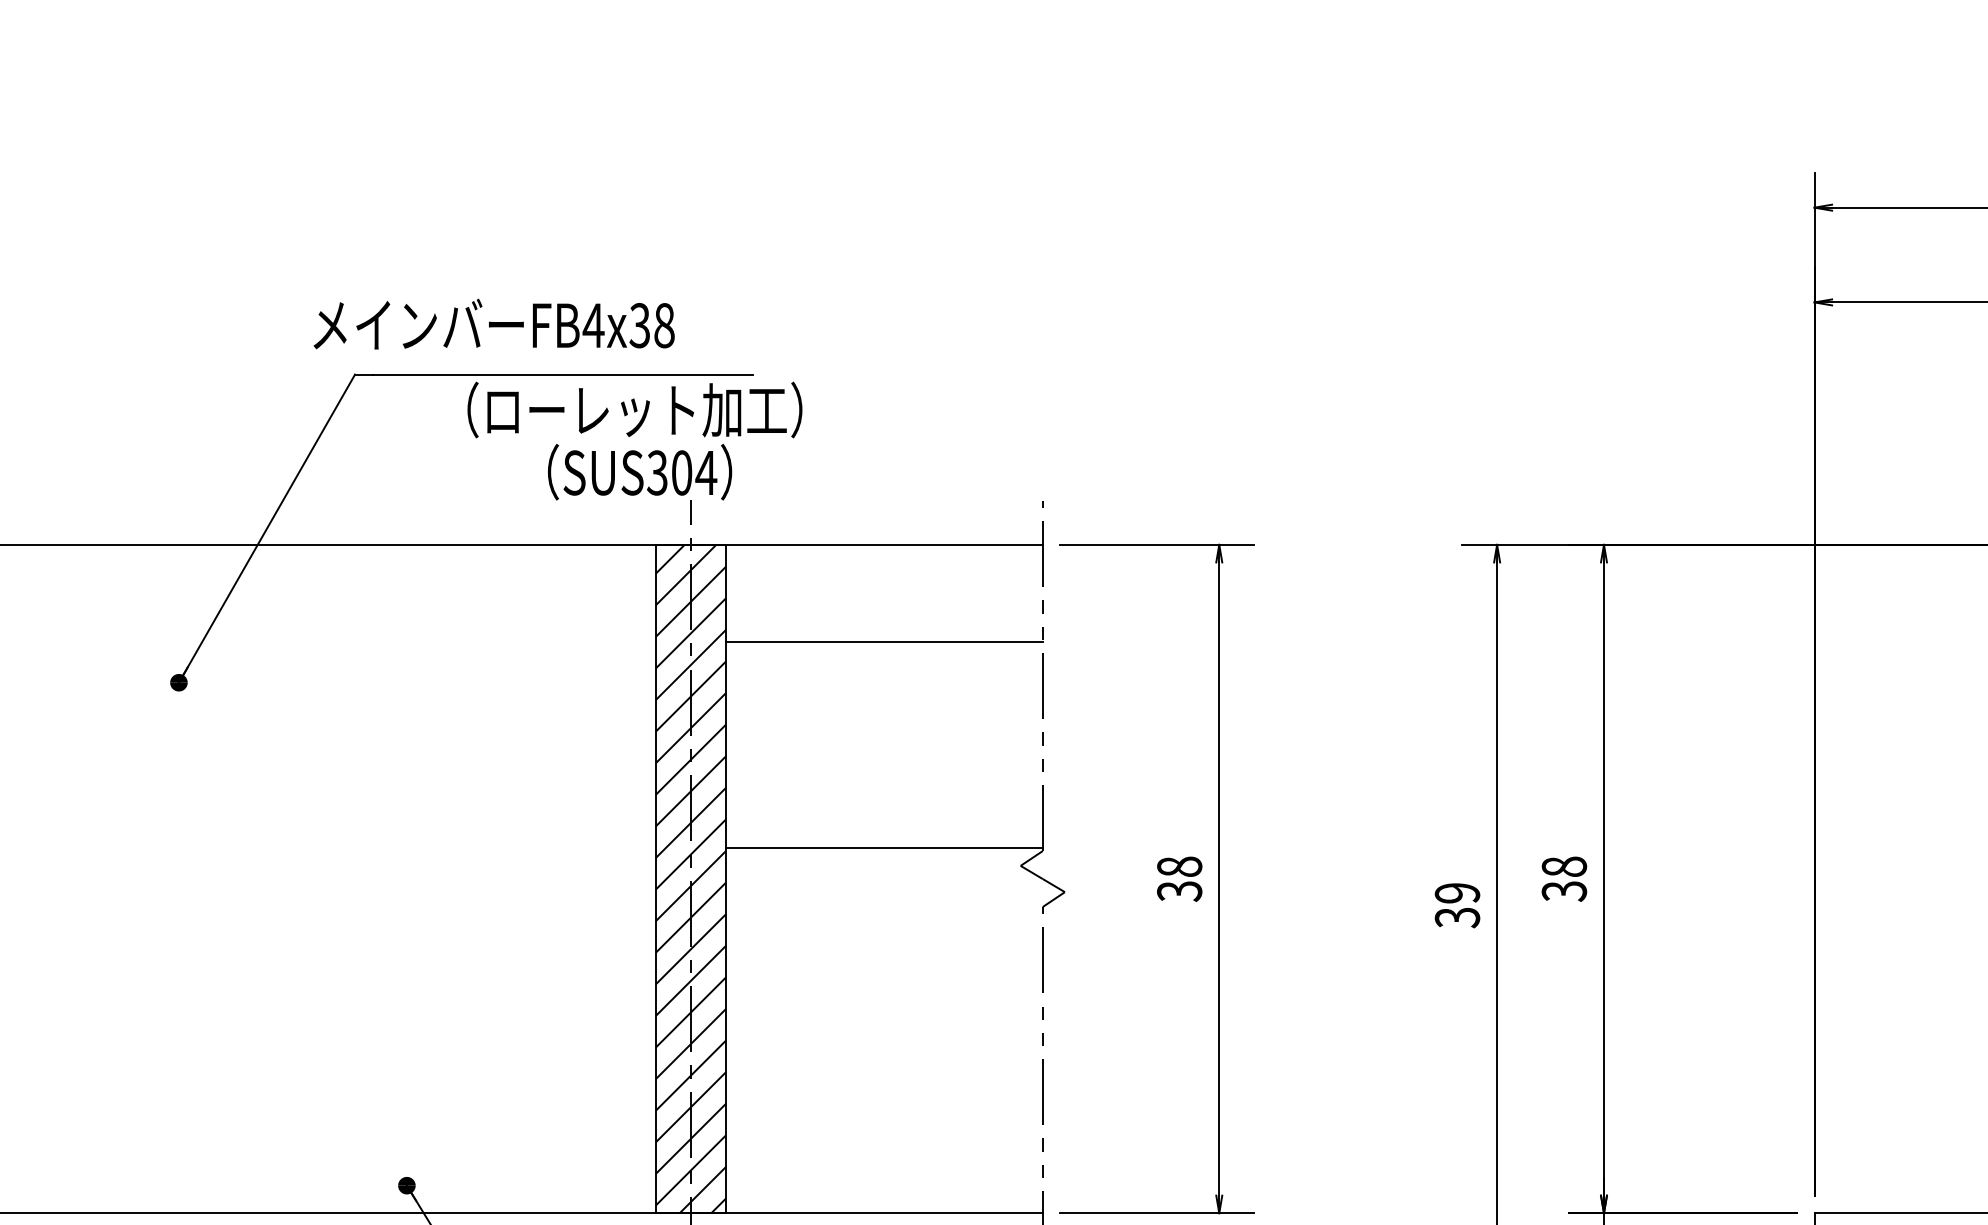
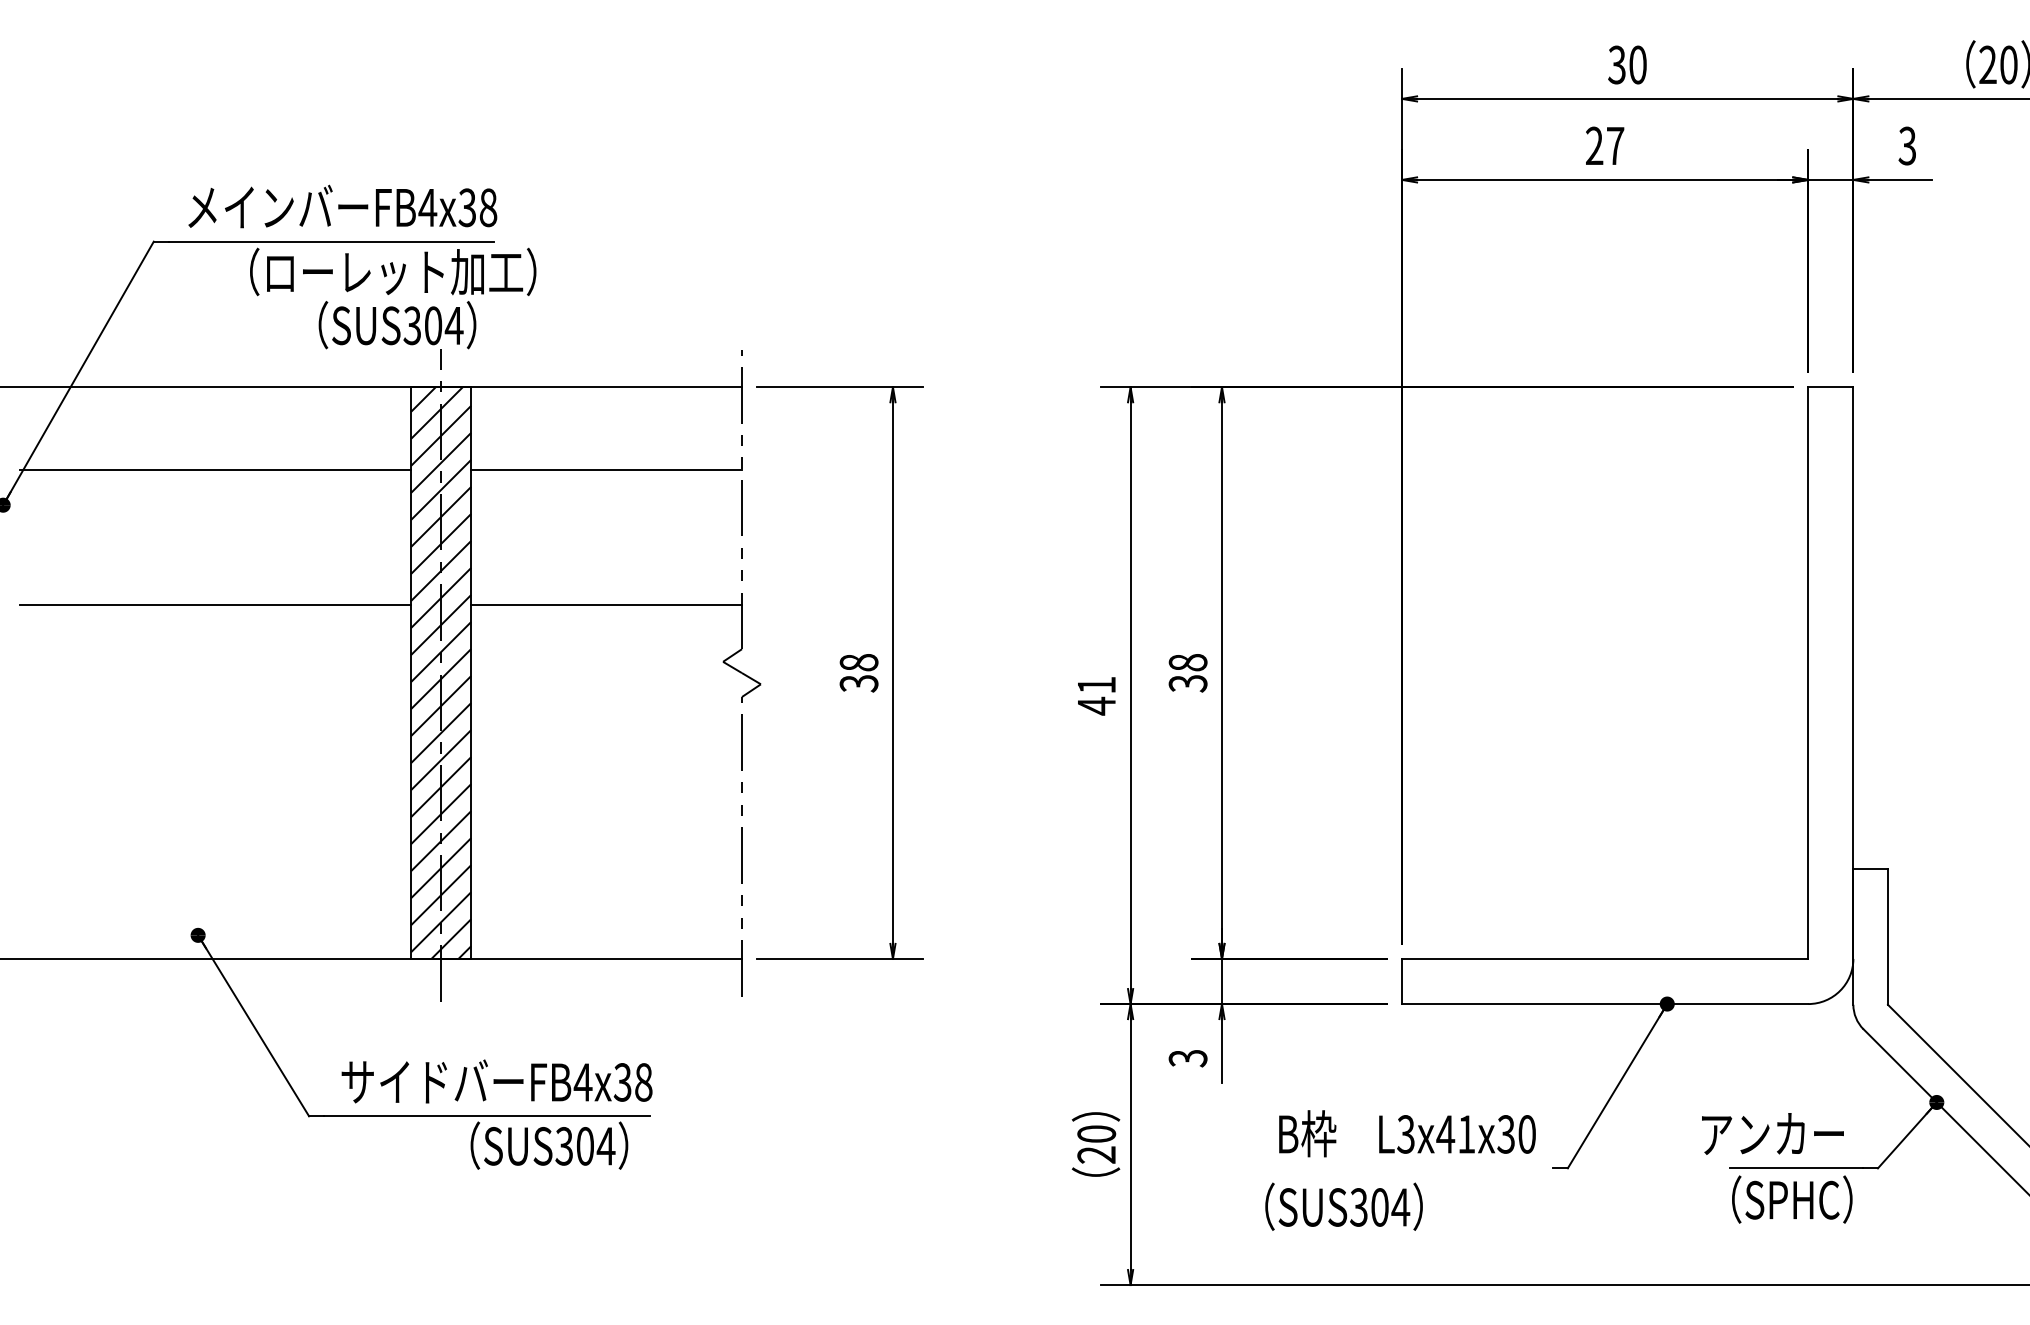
text: (493, 324) -> (342, 206), moved
line: (427, 642) -> (215, 470), added
line: (427, 800) -> (215, 605), added
line: (884, 847) -> (606, 605), moved
text: (1457, 905) -> (1096, 695), 39 -> 41

